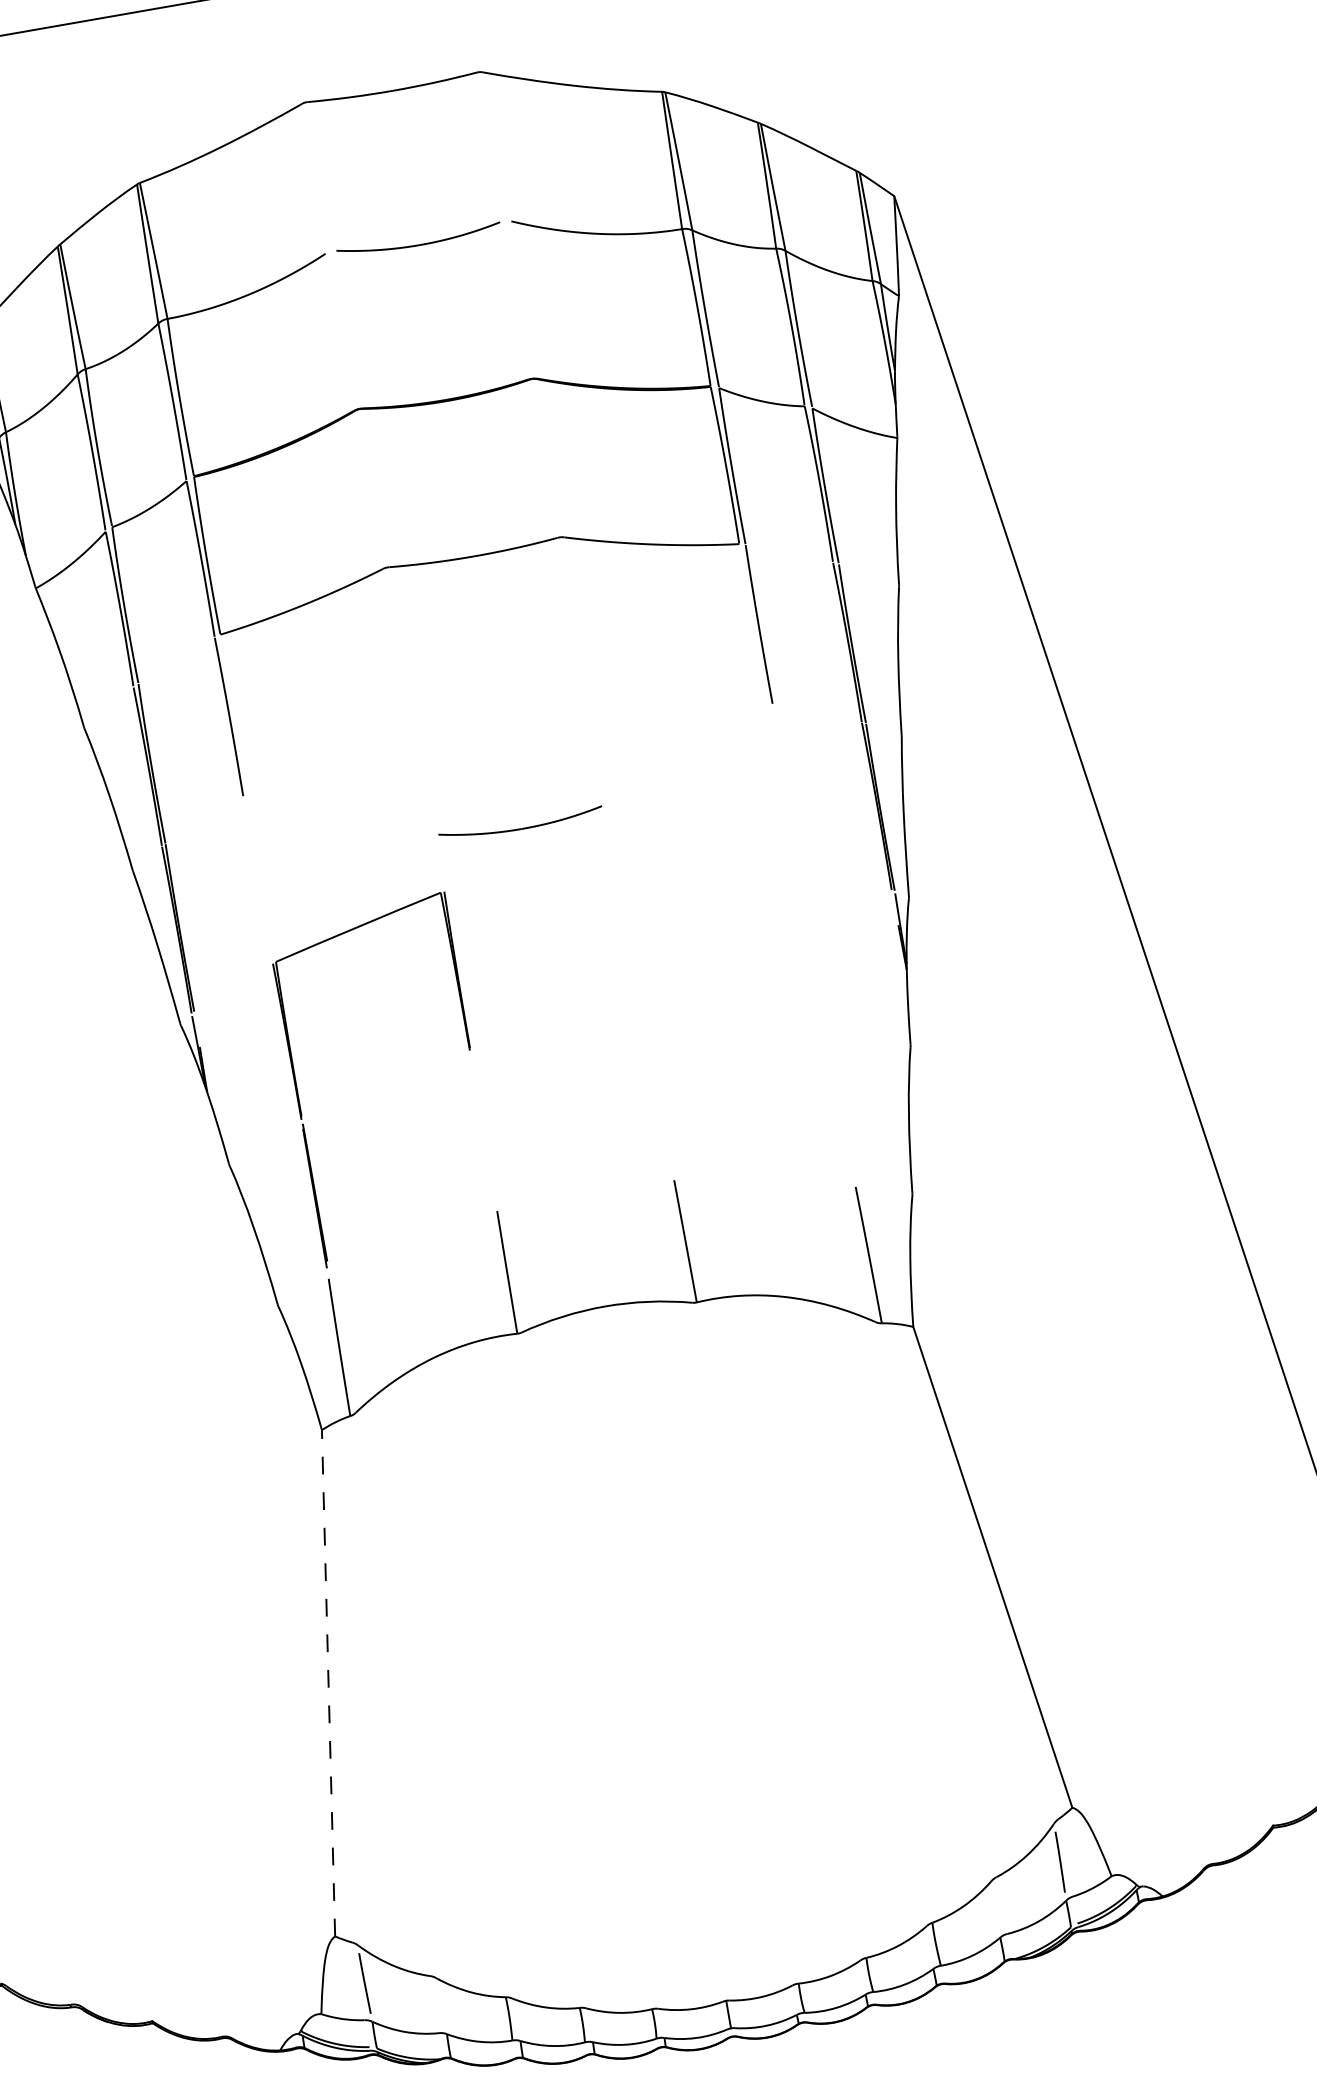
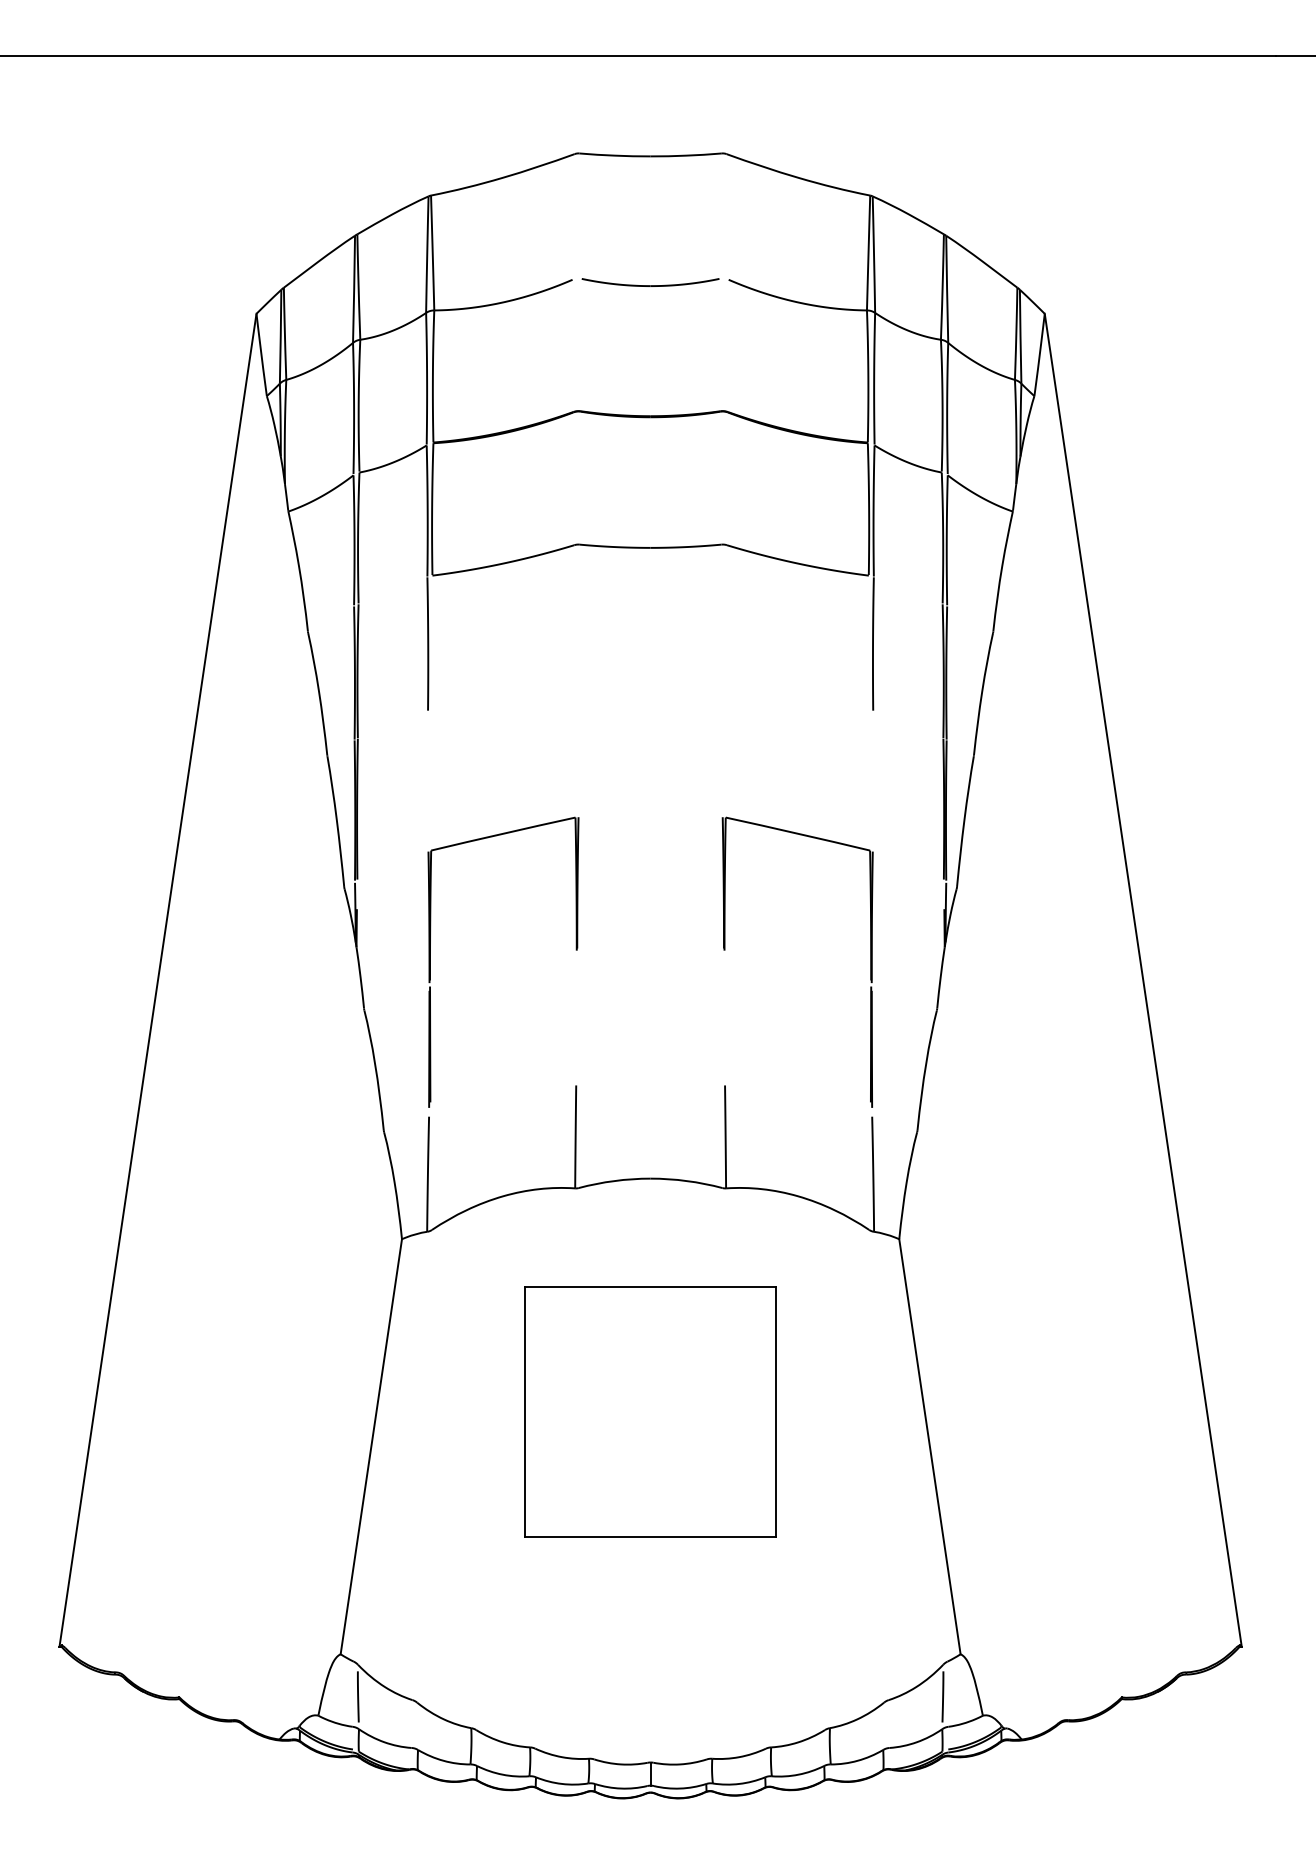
part: (520, 824) -> (650, 773), removed
part: (646, 1019) -> (725, 950), added
part: (653, 1583) -> (650, 1411), added
line: (328, 1682) -> (371, 1446), dashed -> solid

